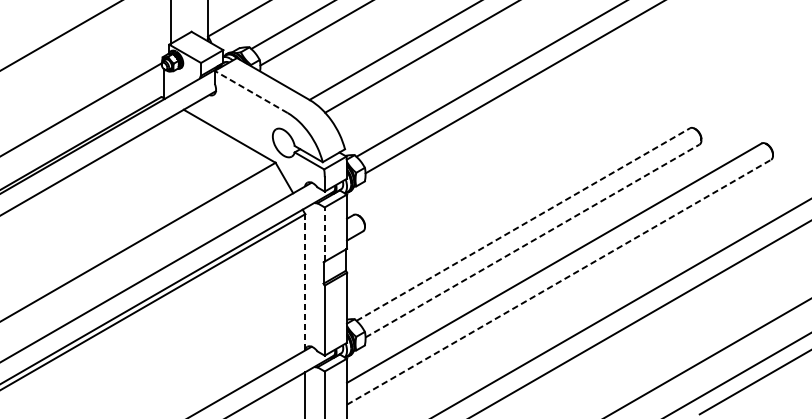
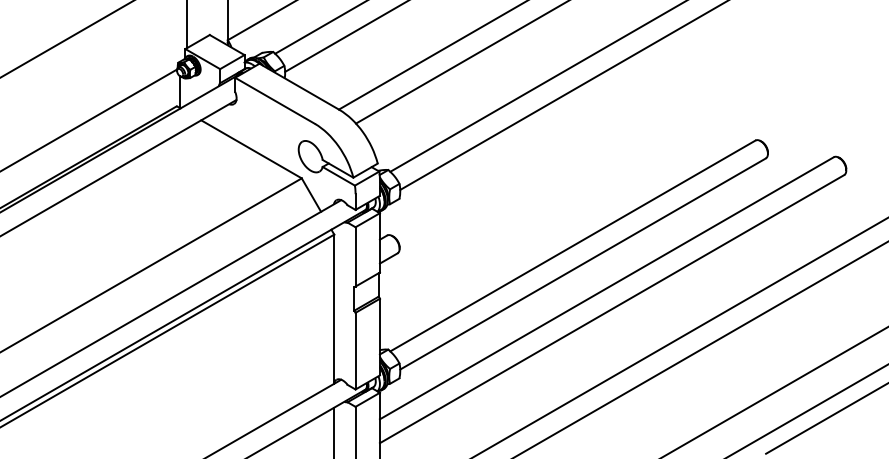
line: (250, 91) -> (274, 100), dashed -> solid
line: (522, 225) -> (572, 246), dashed -> solid
line: (324, 234) -> (355, 256), dashed -> solid
line: (532, 240) -> (583, 263), dashed -> solid
line: (559, 281) -> (612, 308), dashed -> solid
line: (305, 282) -> (334, 309), dashed -> solid

